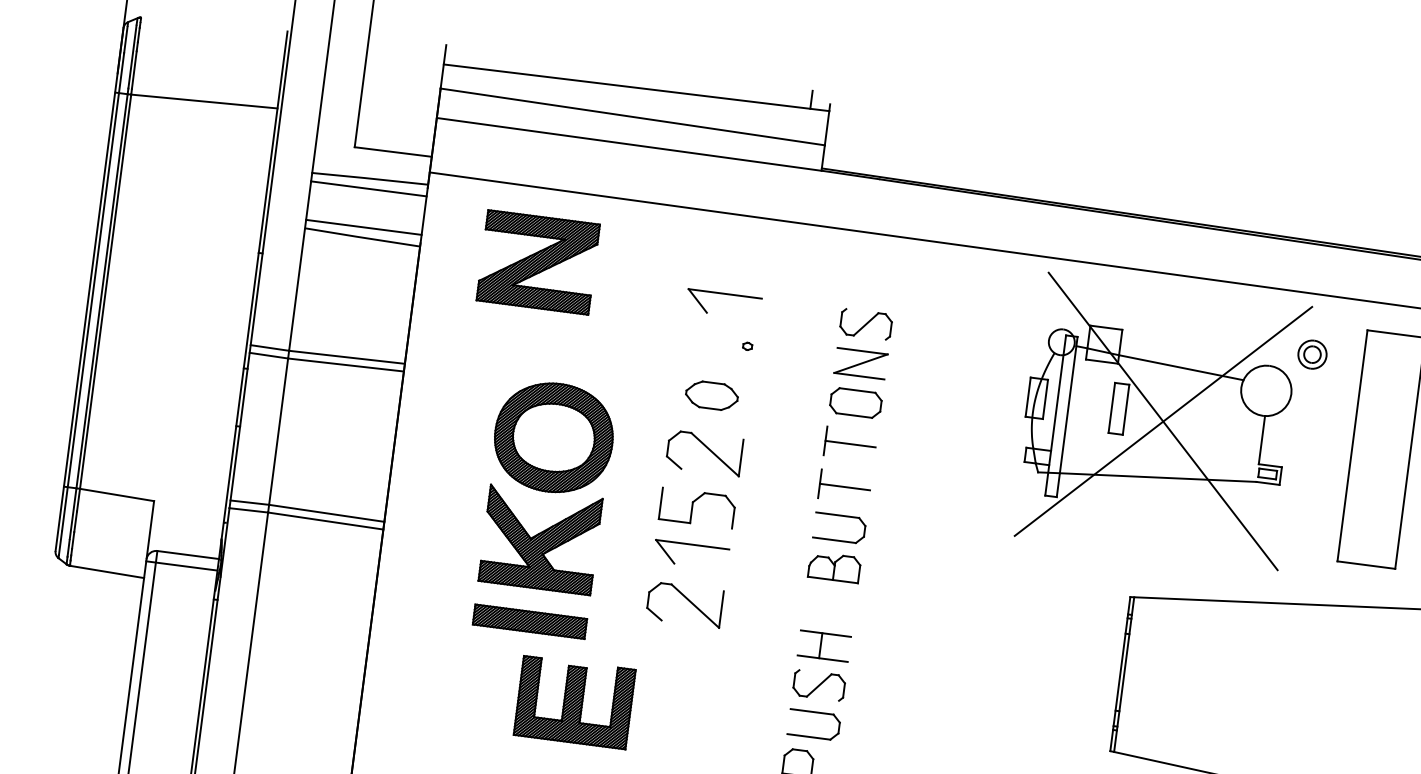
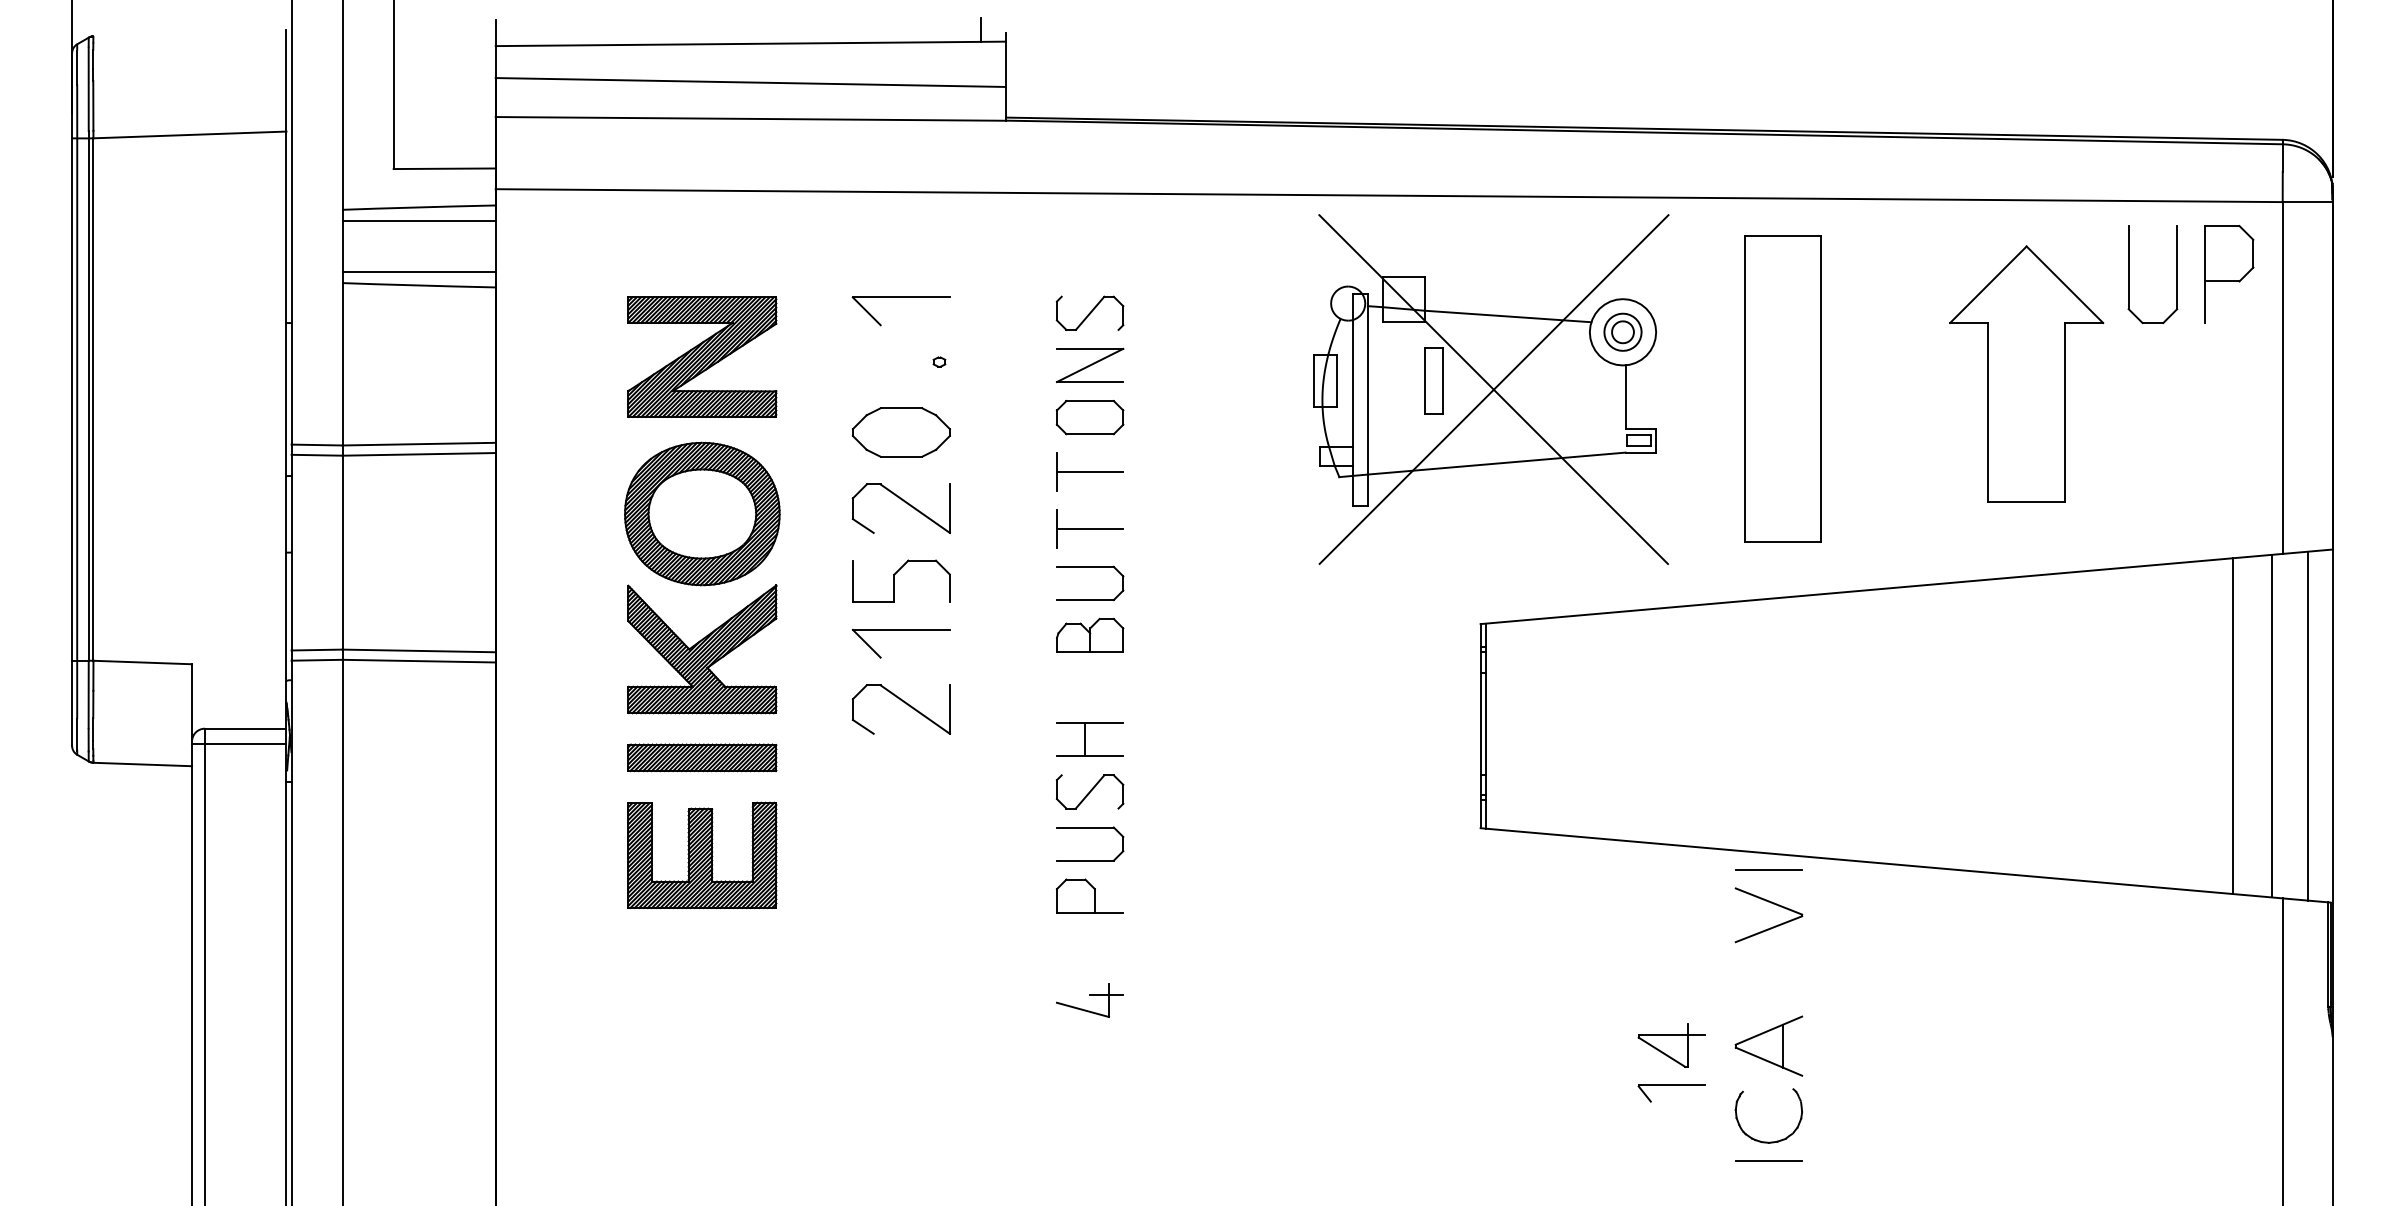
part: (538, 261) -> (702, 356), moved
part: (1312, 354) -> (1622, 331), moved
part: (711, 395) -> (900, 432), size x1.43
part: (574, 702) -> (702, 855), moved

